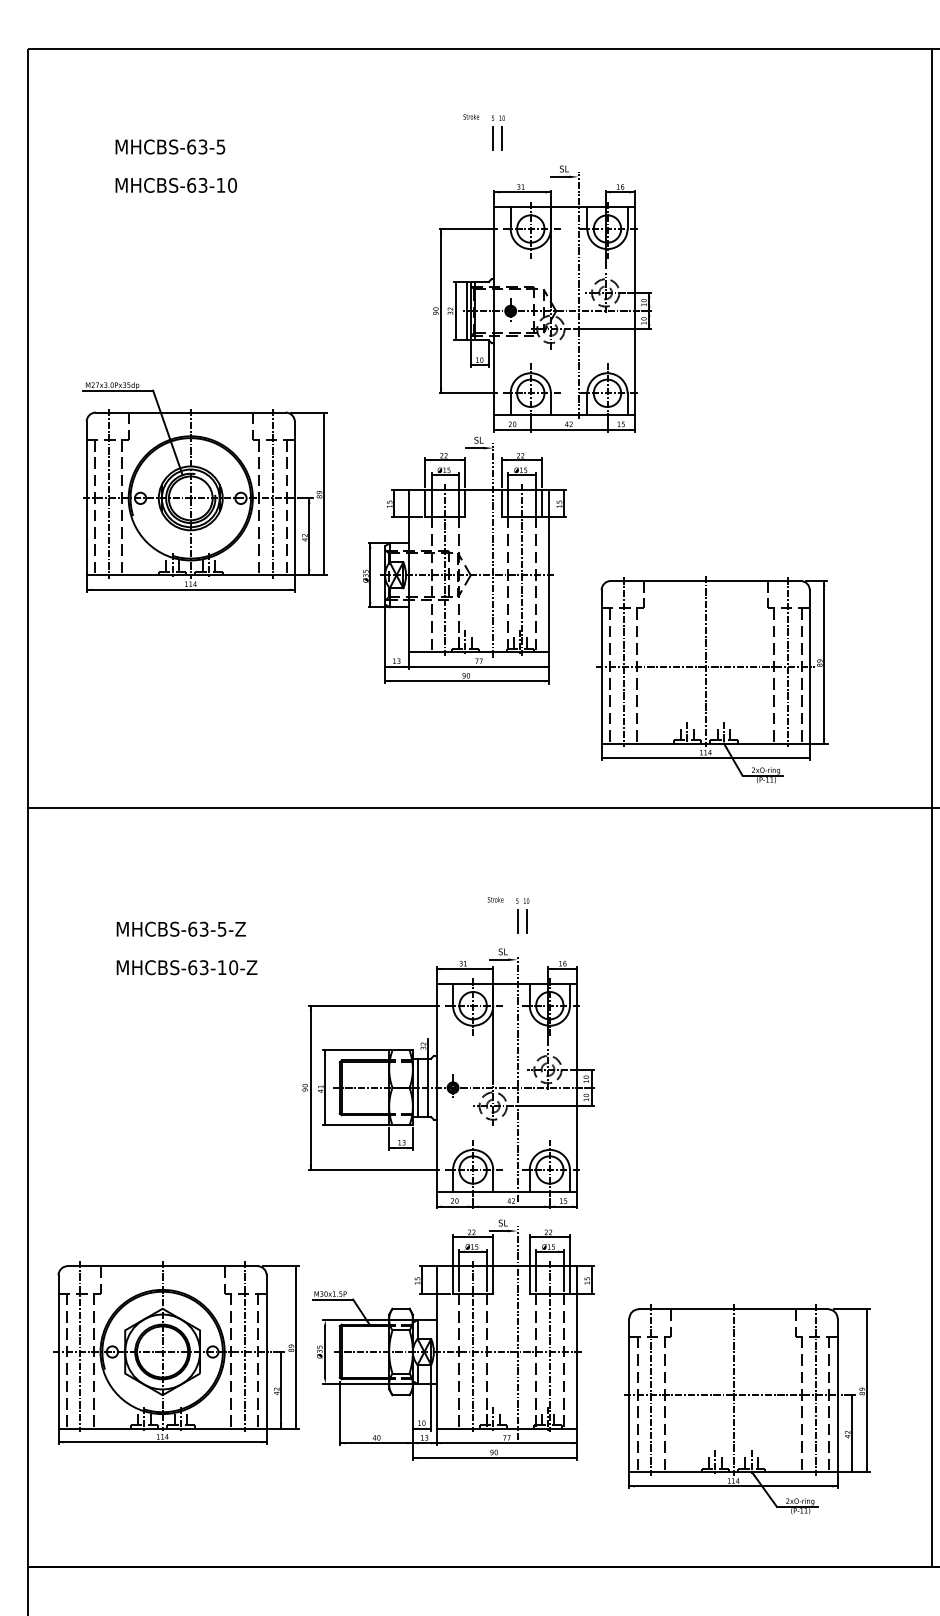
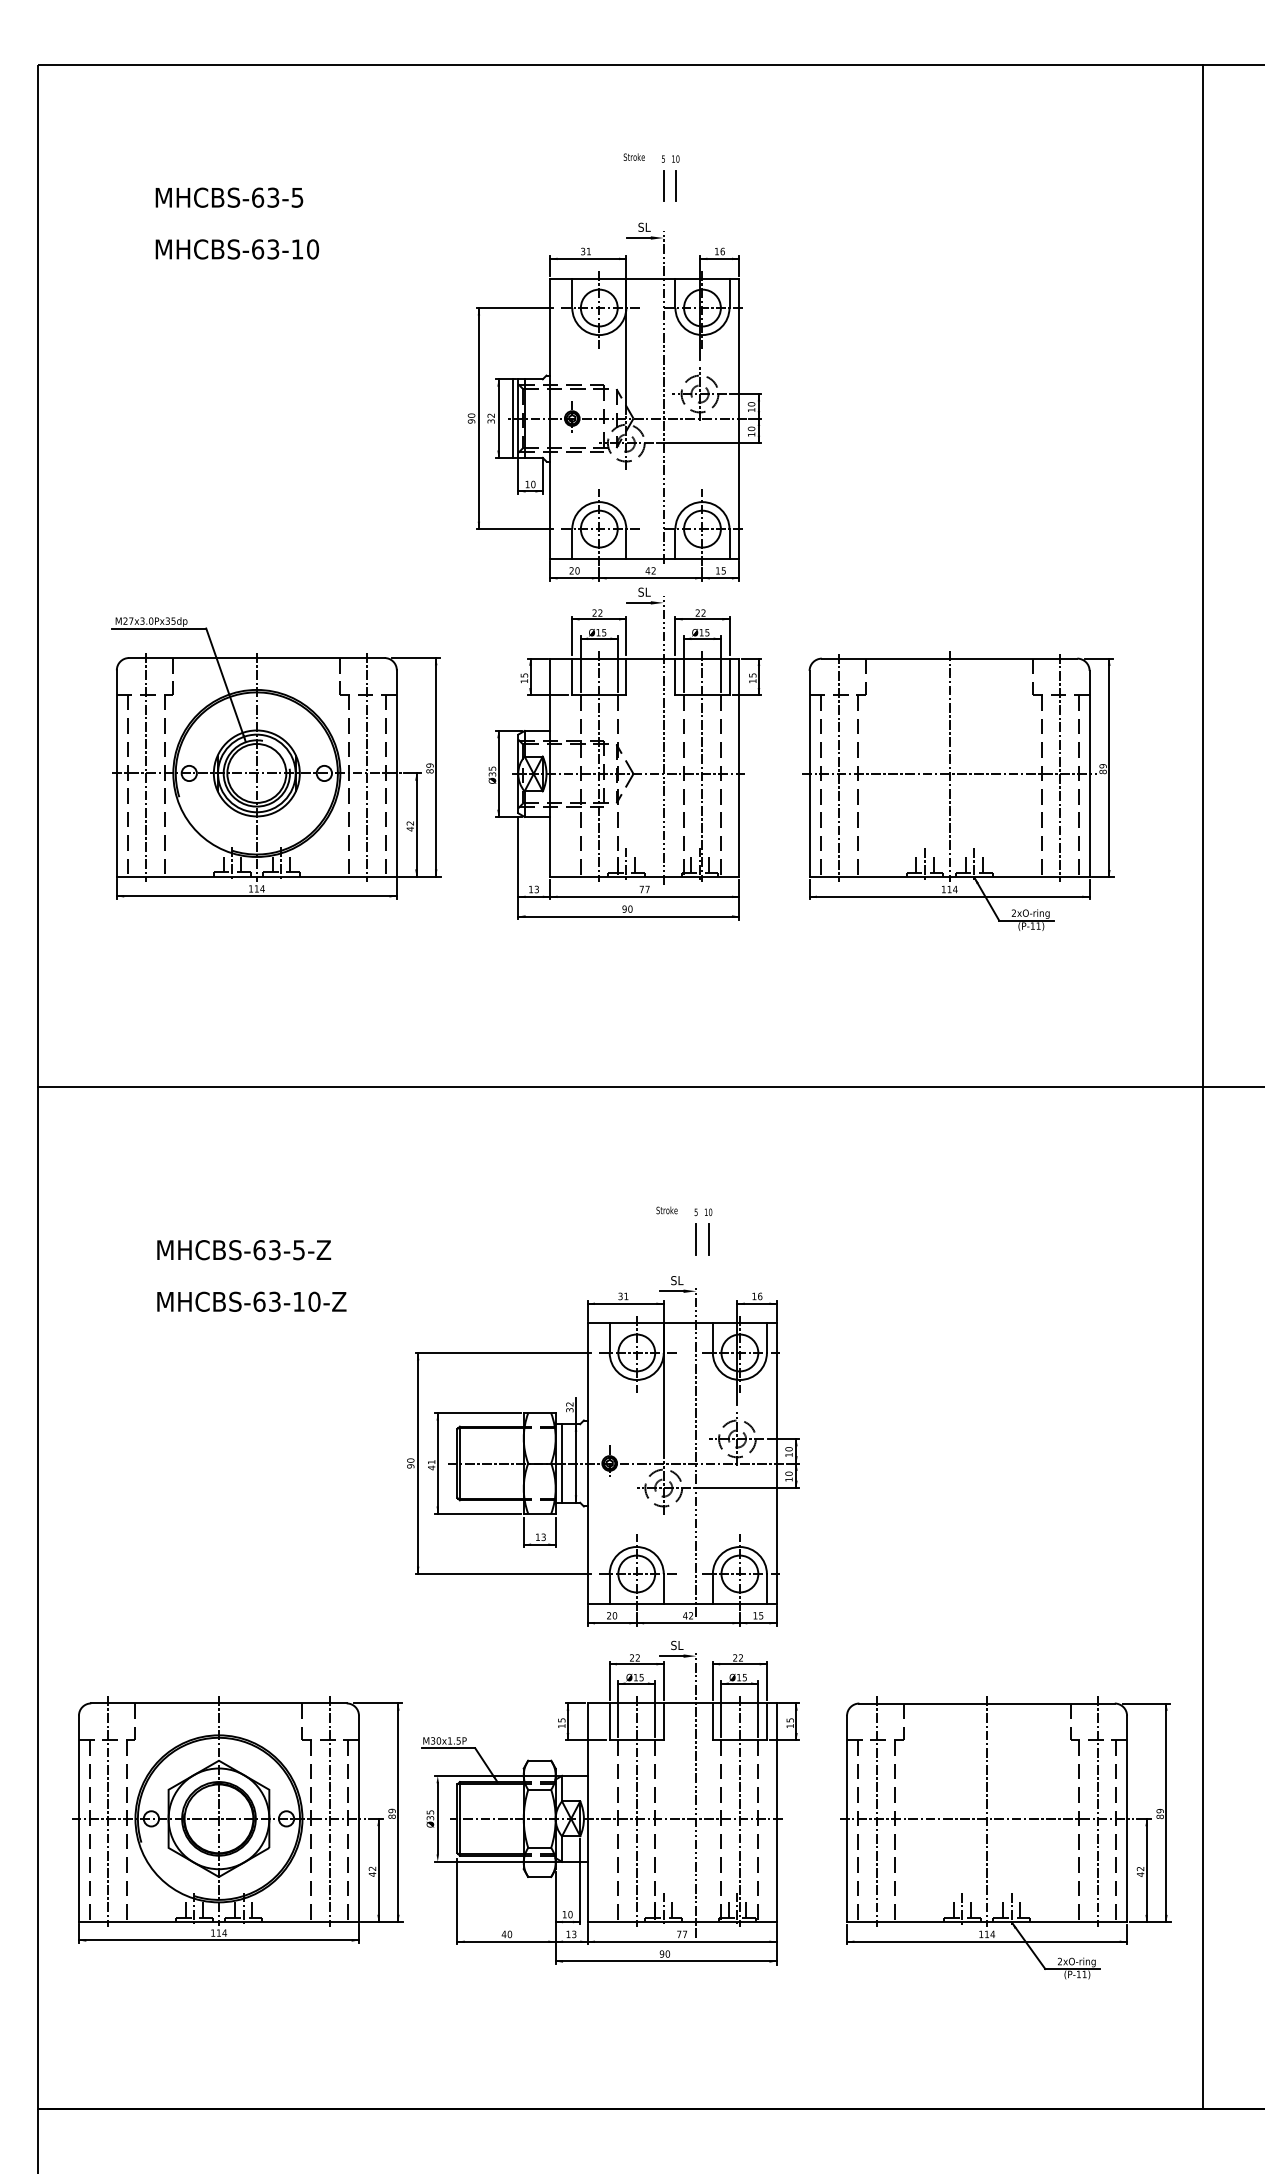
part: (542, 298) -> (614, 401), moved
part: (205, 487) -> (276, 758), moved
part: (712, 679) -> (958, 790), moved
line: (932, 807) -> (1203, 1086), moved
part: (747, 1408) -> (1005, 1837), moved

